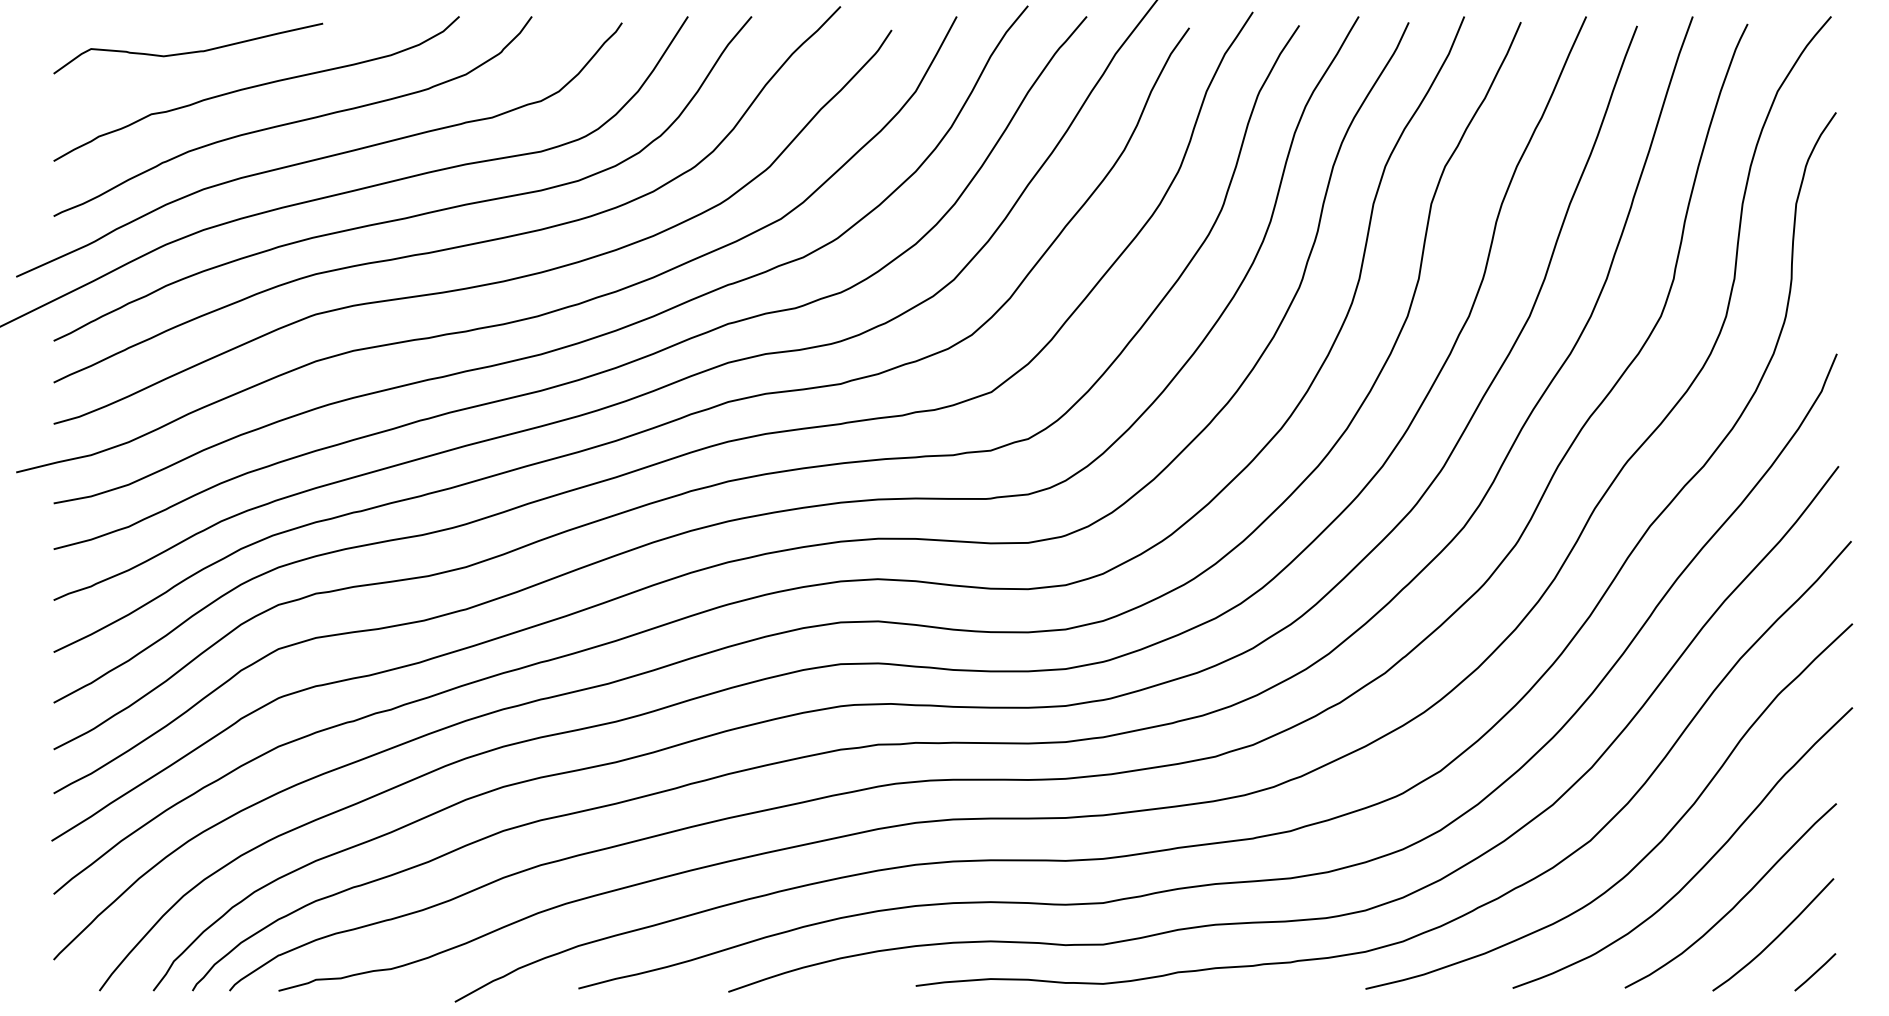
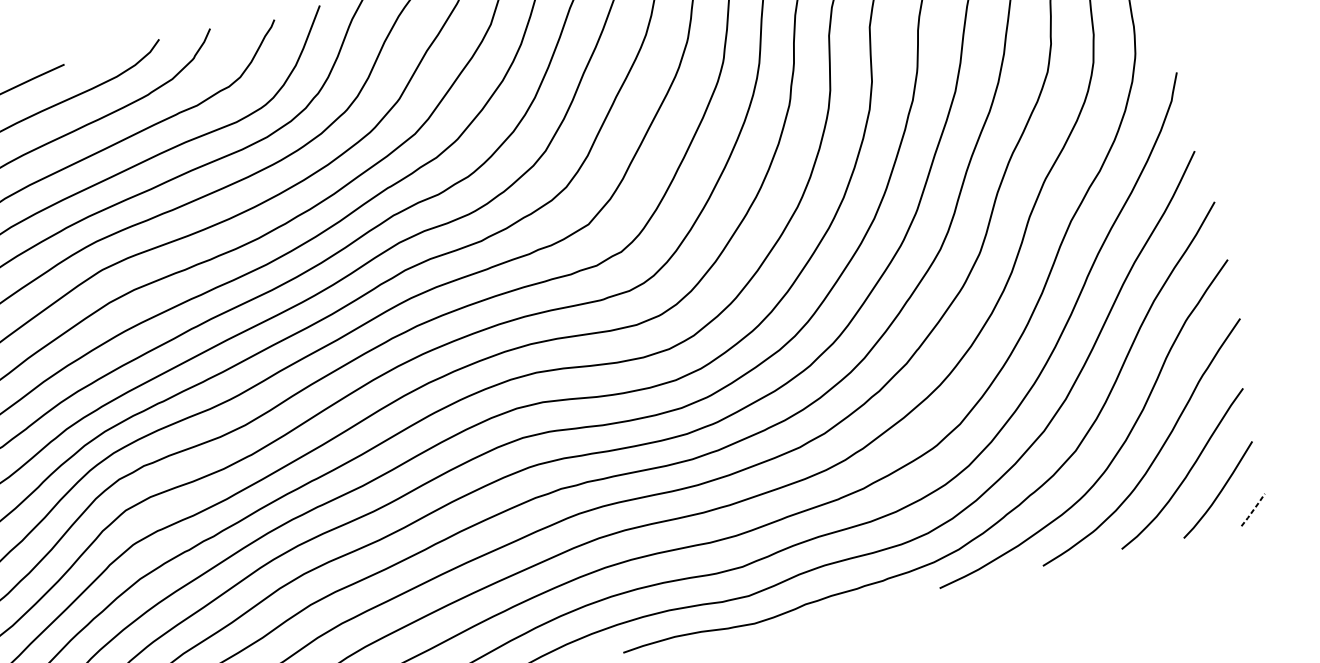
line: (1815, 972) -> (1253, 510), solid -> dashed

